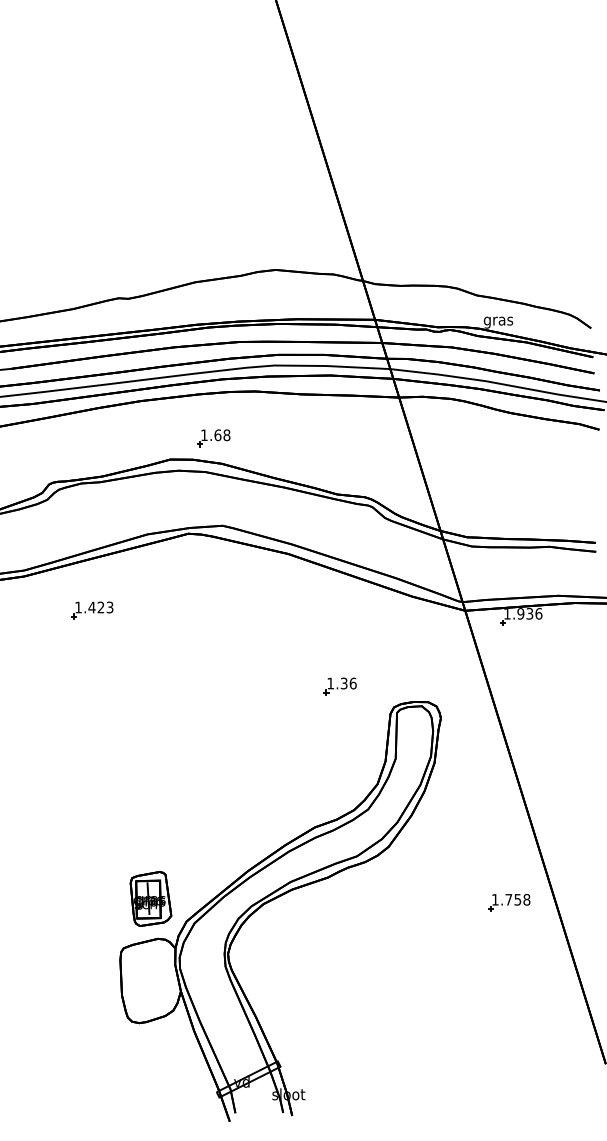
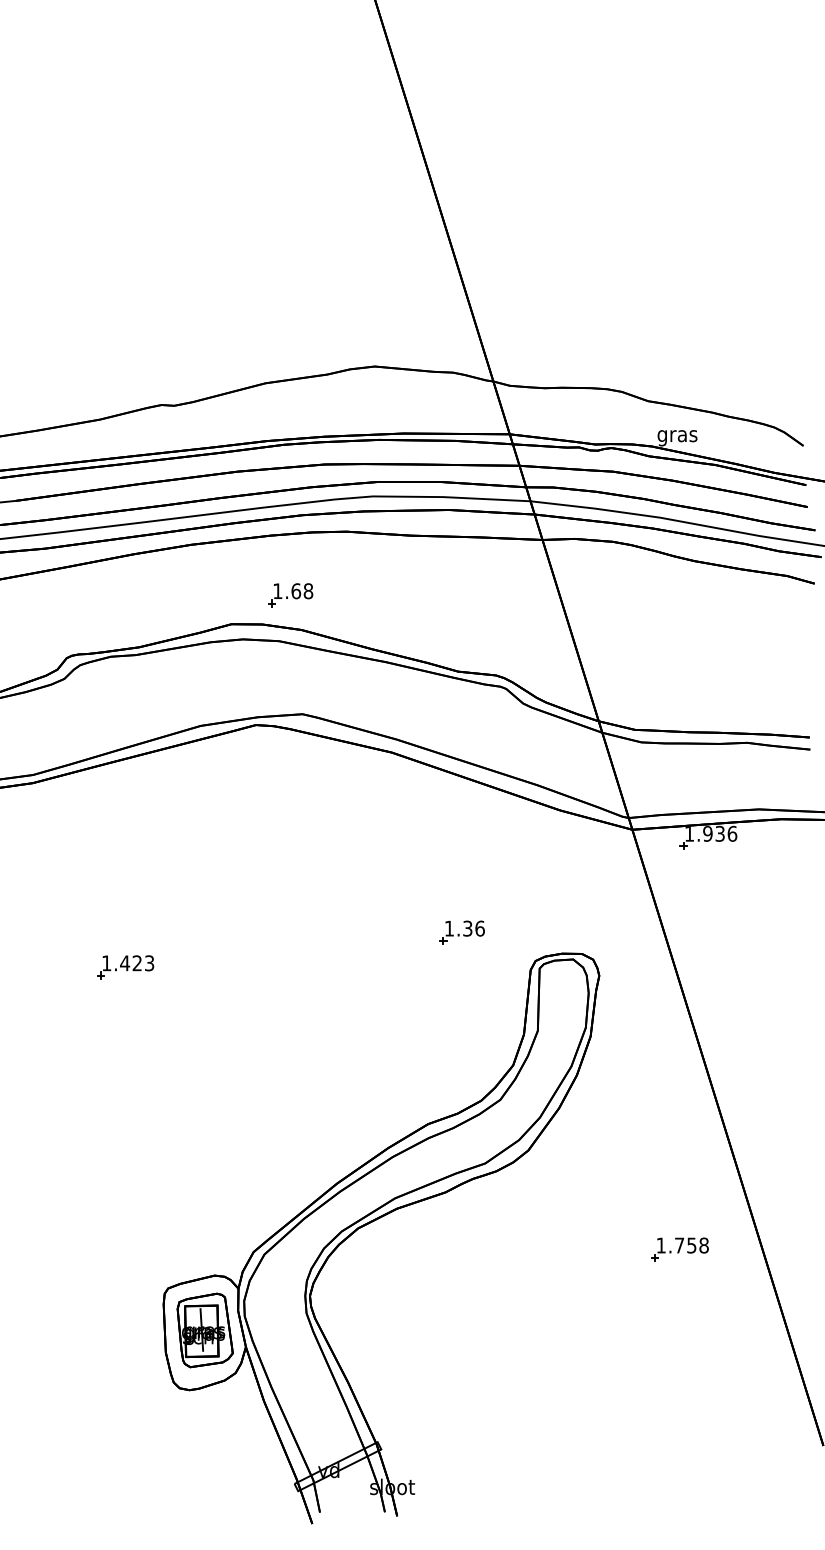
part: (92, 610) -> (125, 967), moved
part: (150, 899) -> (204, 1330), moved
part: (508, 902) -> (679, 1249), moved

